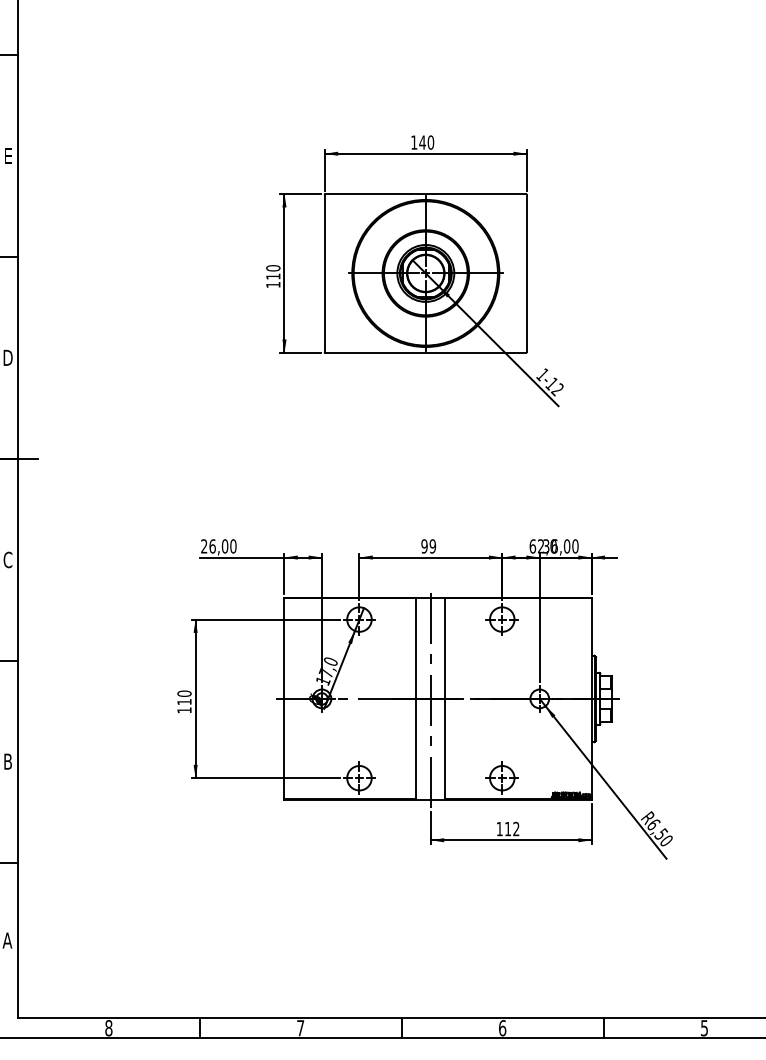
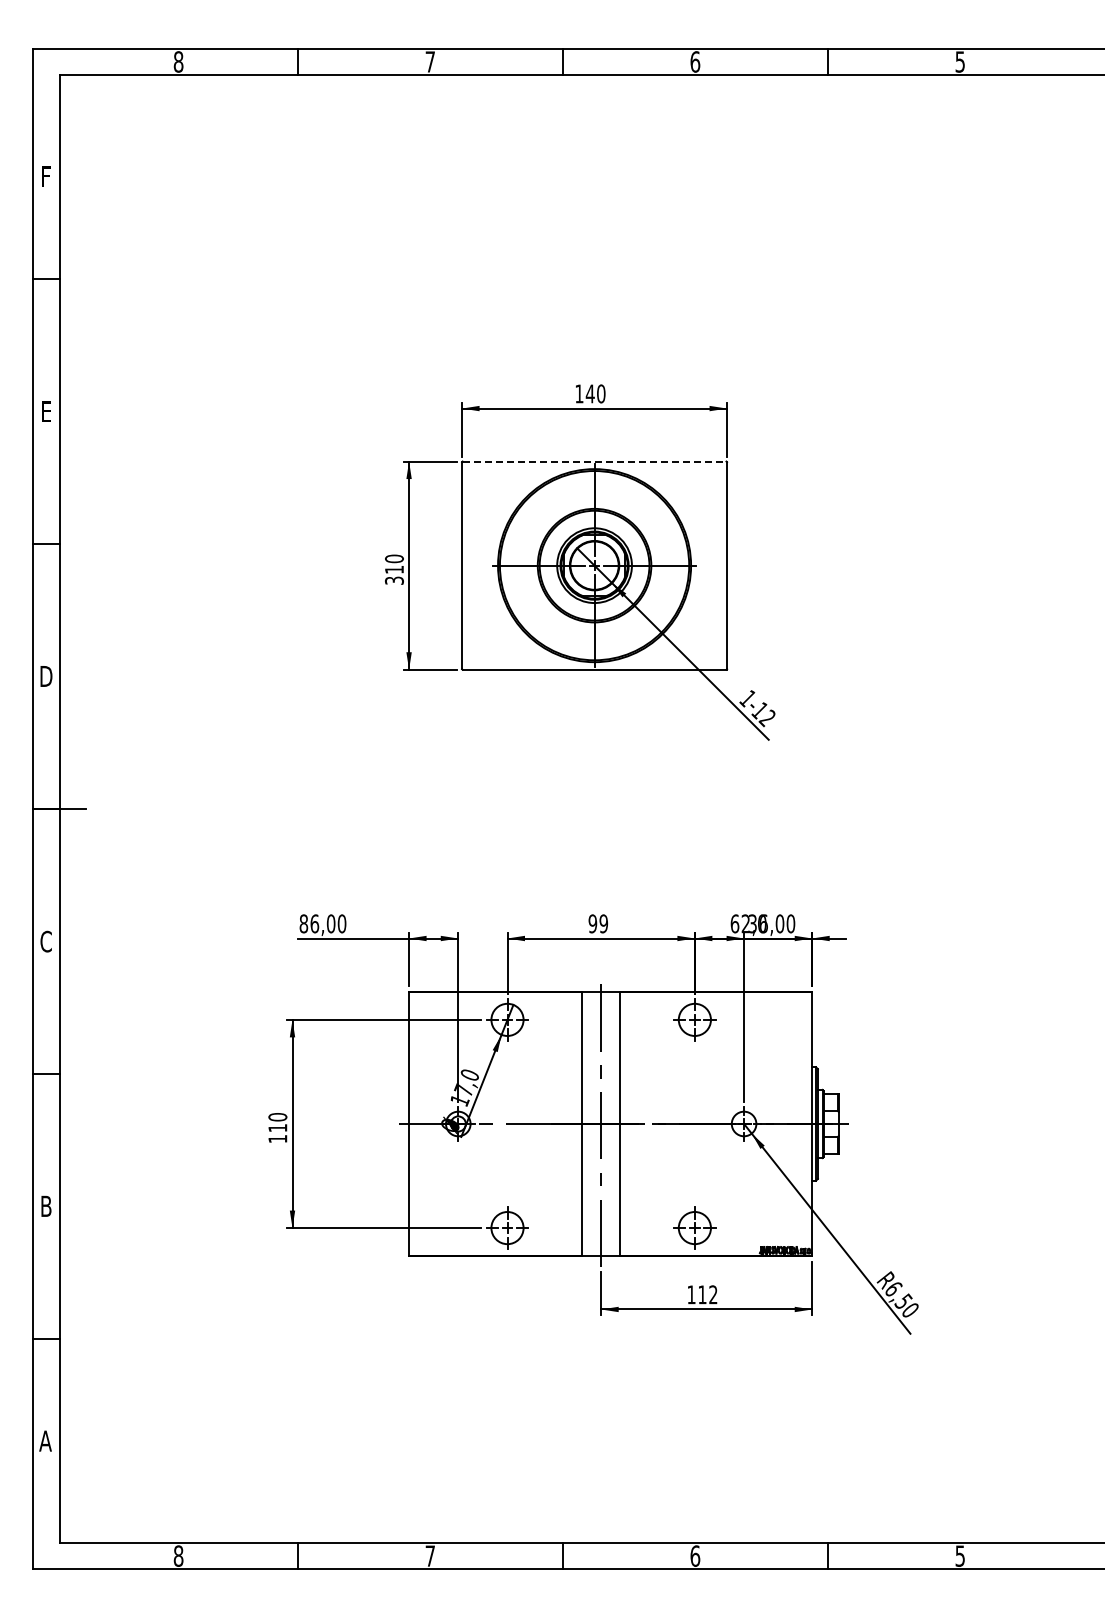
line: (425, 194) -> (594, 461), solid -> dashed
text: (272, 284) -> (393, 580), 110 -> 310
text: (204, 546) -> (303, 923), 26,00 -> 86,00

